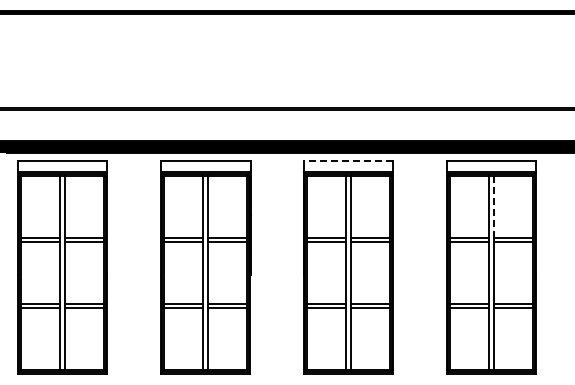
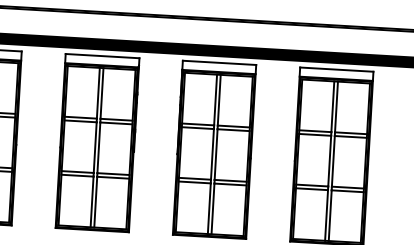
line: (348, 161) -> (219, 63), dashed -> solid
line: (493, 206) -> (336, 106), dashed -> solid

